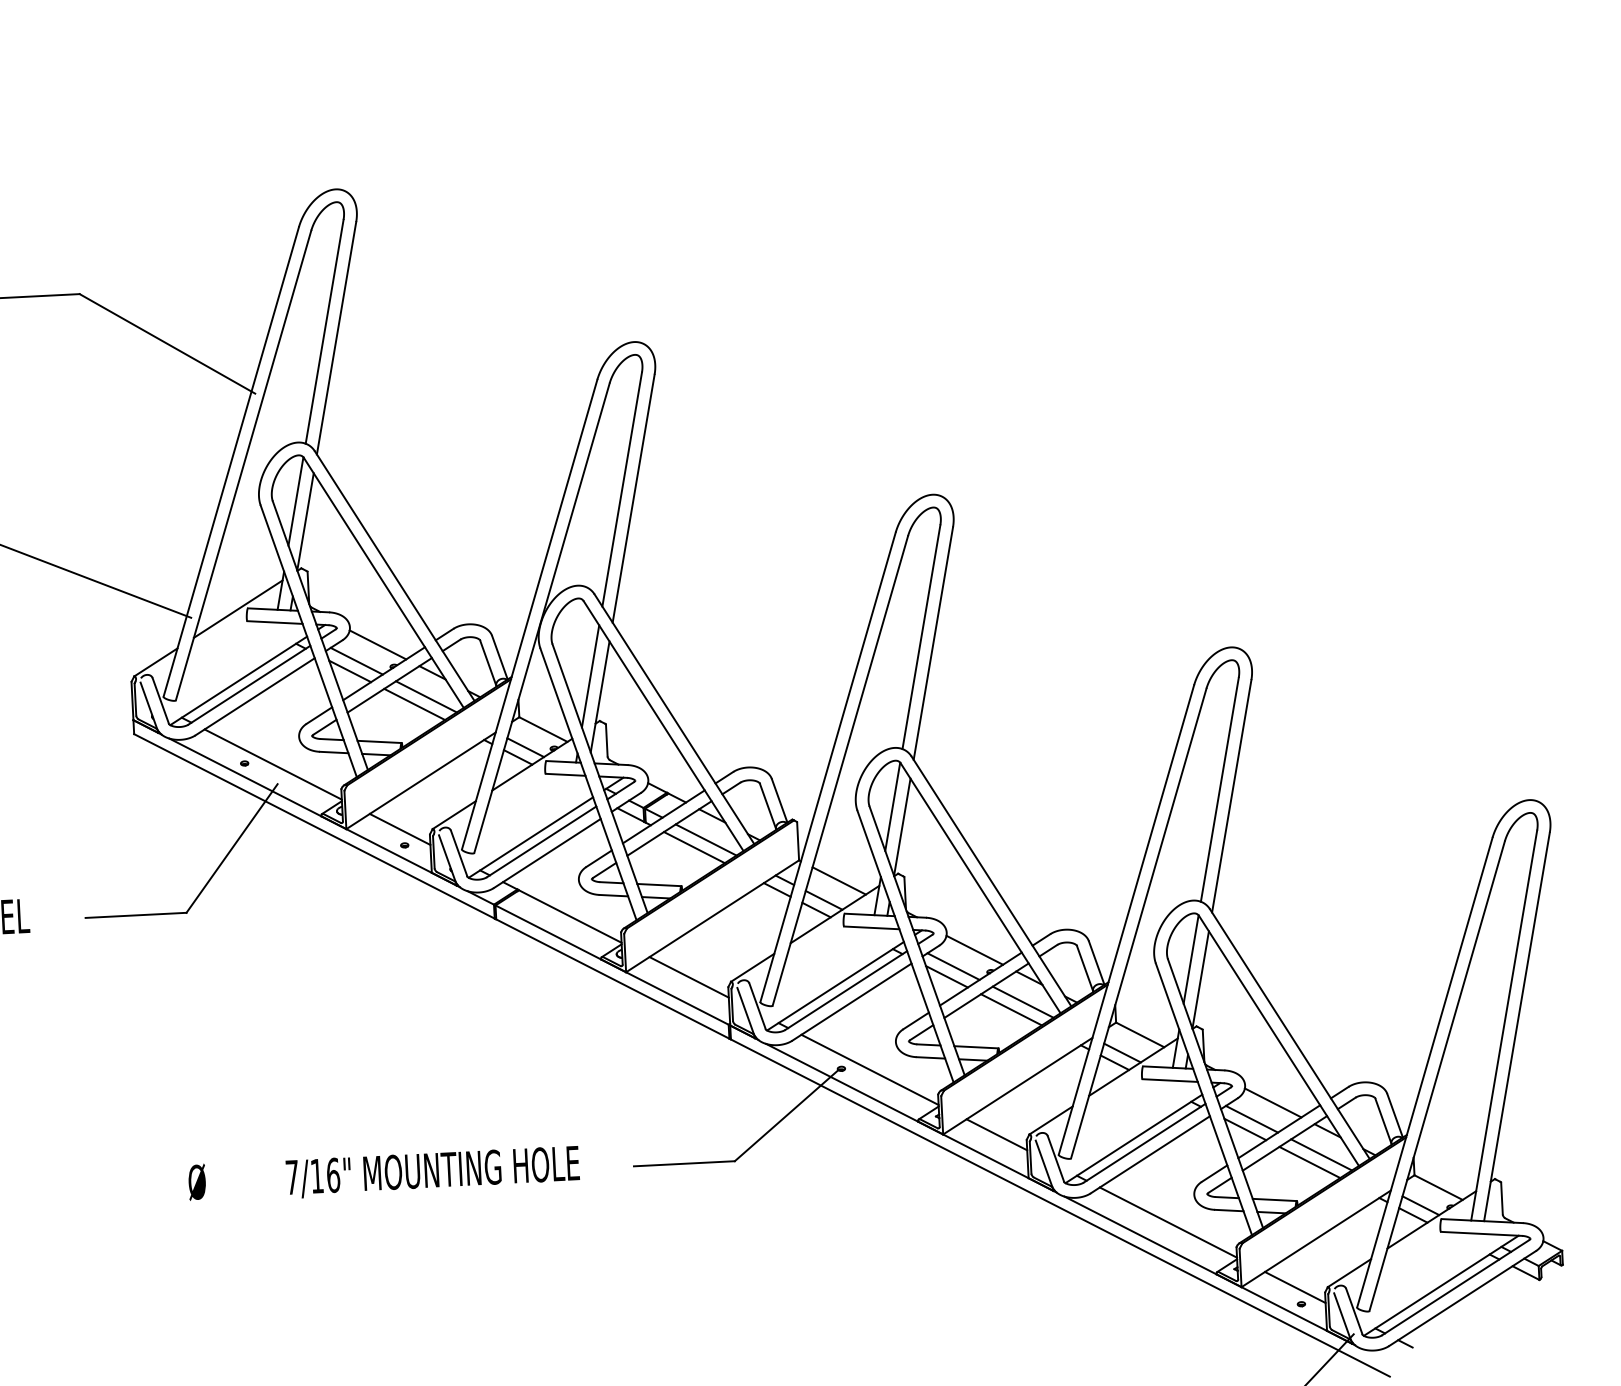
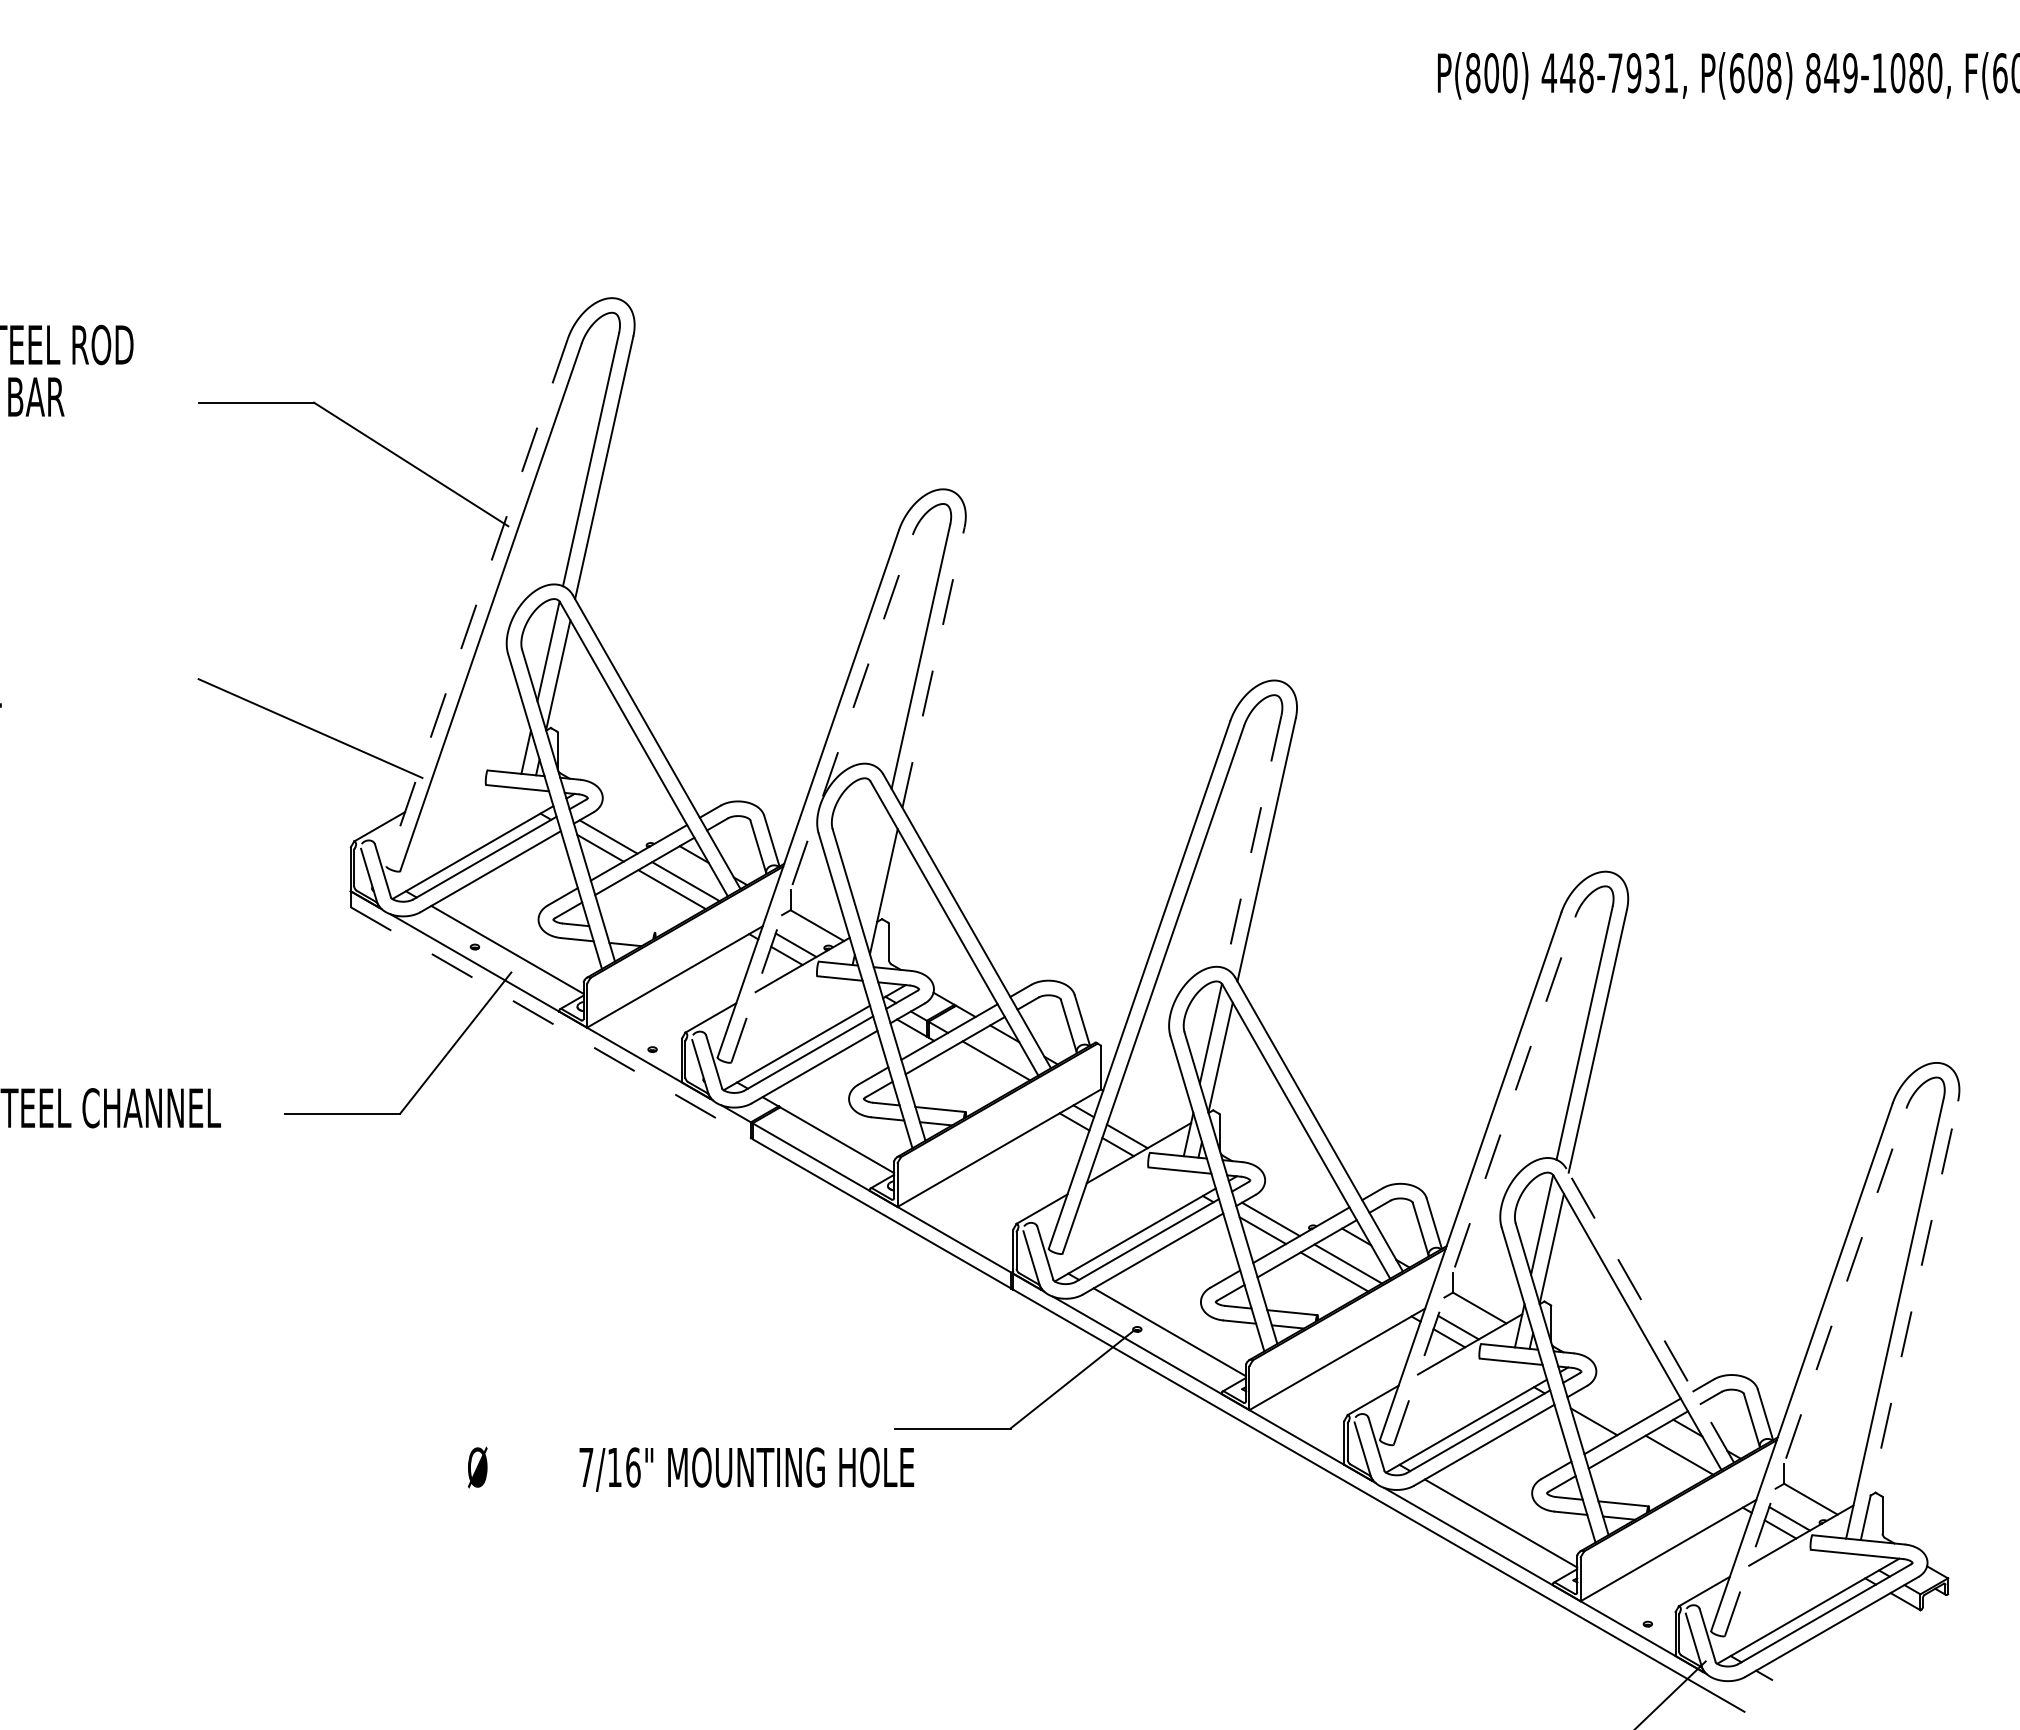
line: (231, 461) -> (477, 602), solid -> dashed
line: (633, 498) -> (933, 667), solid -> dashed
line: (238, 608) -> (476, 770), removed
line: (542, 618) -> (822, 798), solid -> dashed
line: (921, 637) -> (1253, 842), solid -> dashed
line: (377, 644) -> (633, 819), removed
line: (590, 676) -> (873, 867), removed
line: (379, 741) -> (629, 929), removed
line: (315, 826) -> (551, 1022), solid -> dashed
line: (399, 828) -> (647, 1030), removed
line: (694, 847) -> (982, 1068), removed
line: (839, 881) -> (1145, 1115), removed
line: (1138, 923) -> (1484, 1181), solid -> dashed
line: (974, 949) -> (1295, 1201), removed
line: (689, 977) -> (969, 1216), removed
line: (1516, 1026) -> (1909, 1320), solid -> dashed
line: (1290, 1033) -> (1650, 1315), solid -> dashed
line: (1437, 1076) -> (1815, 1372), solid -> dashed
line: (1272, 1103) -> (1626, 1393), removed
line: (1252, 1119) -> (1602, 1410), removed
line: (996, 1134) -> (1310, 1413), removed
line: (1309, 1161) -> (1665, 1462), removed
text: (384, 1173) -> (691, 1468), moved
line: (1294, 1287) -> (1641, 1604), removed

